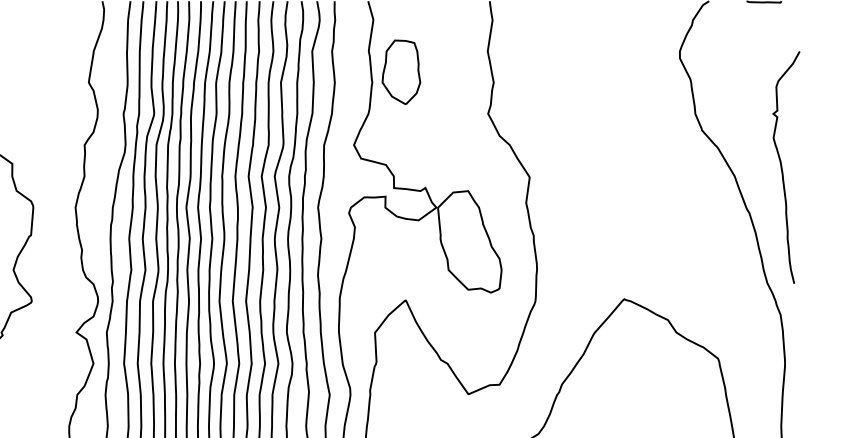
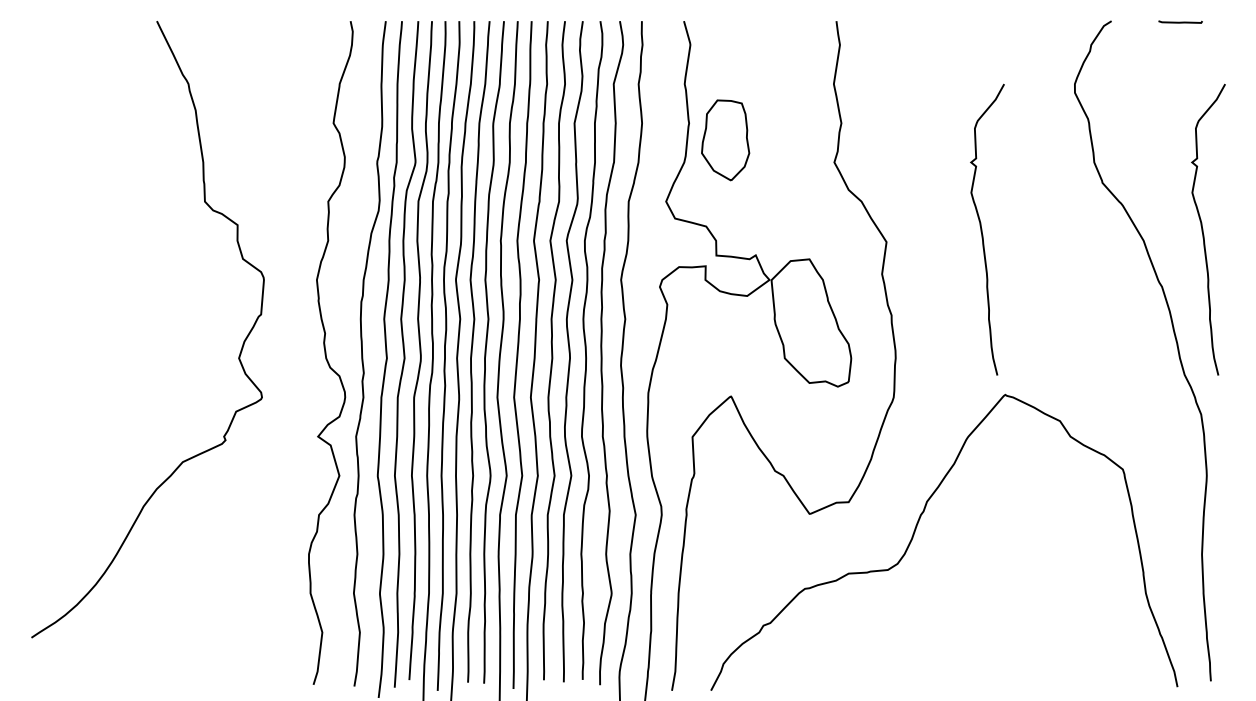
part: (401, 72) -> (725, 140), moved
curve: (606, 167) -> (982, 229), added

